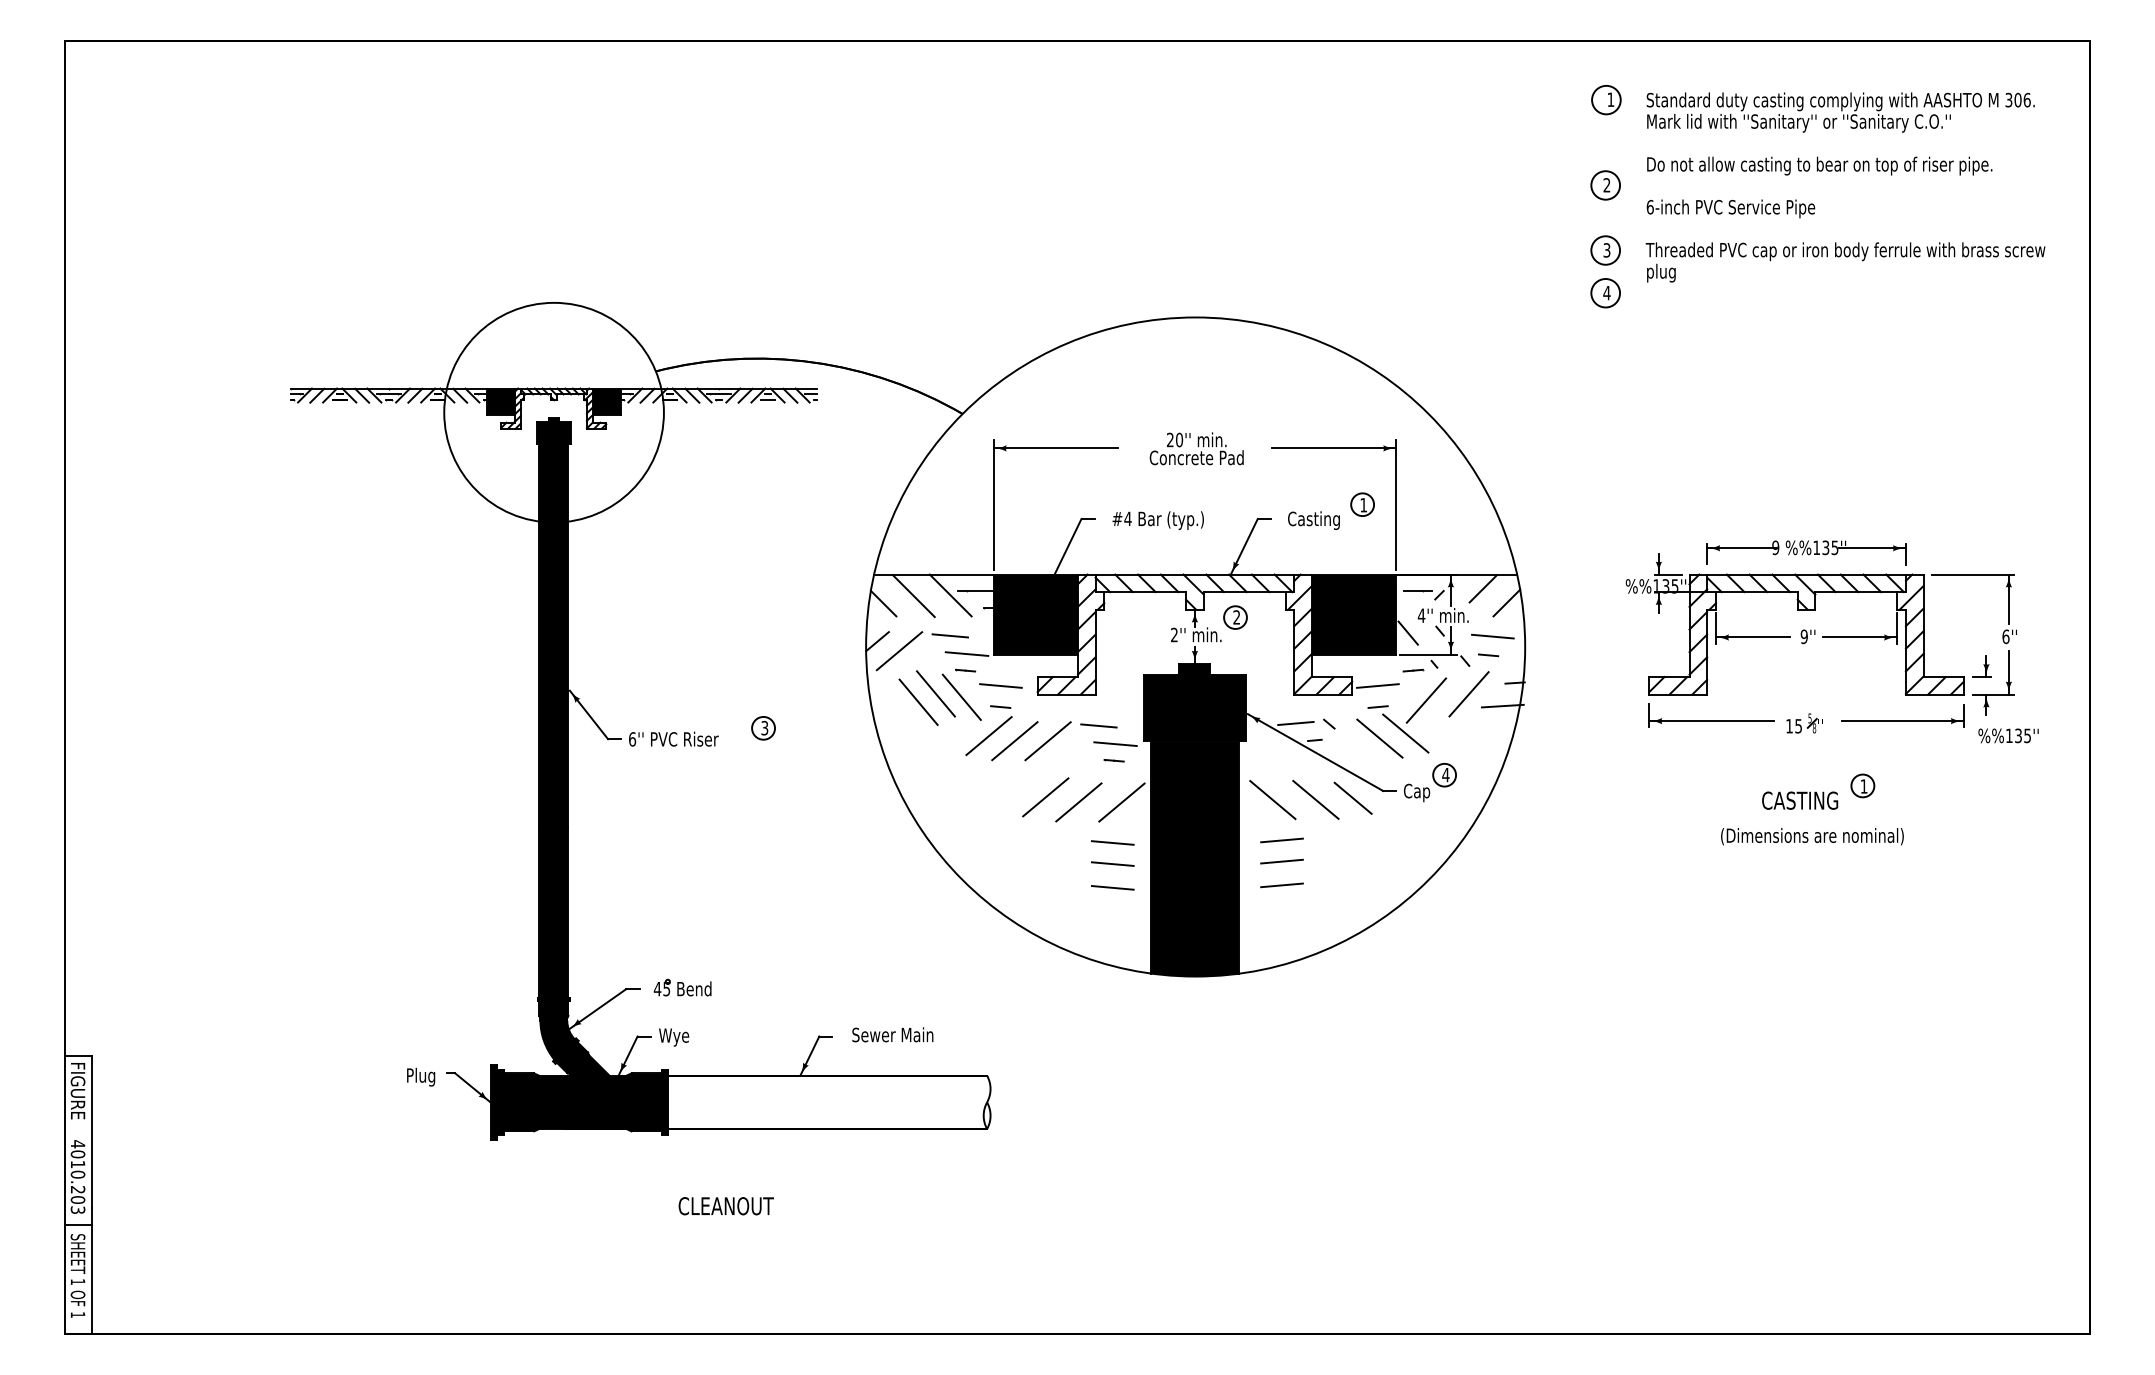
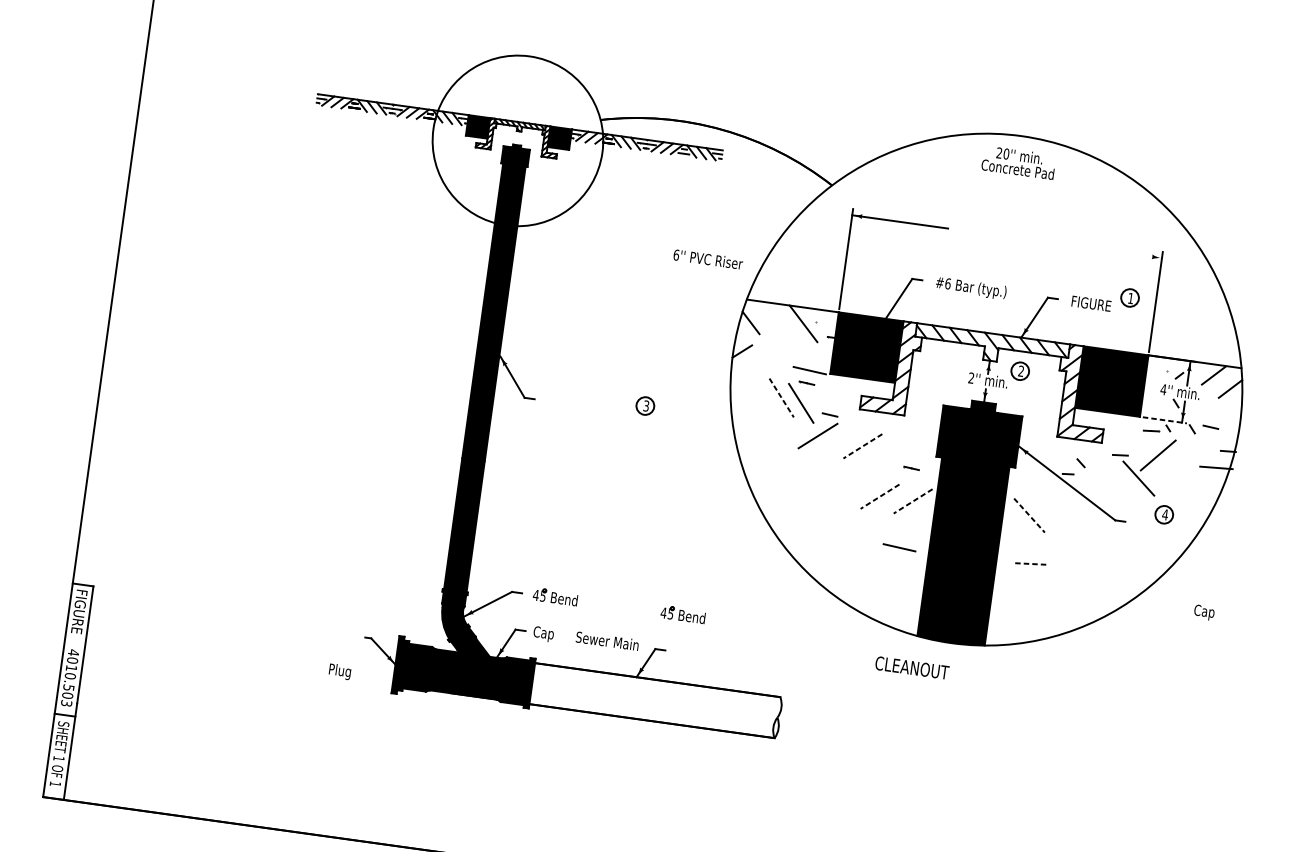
text: (1196, 448) -> (1018, 162), moved
line: (1333, 448) -> (1113, 251), removed
text: (1127, 518) -> (947, 283), #4 -> #6
text: (1313, 520) -> (1090, 304), Casting -> FIGURE
line: (975, 590) -> (823, 322), removed
line: (1417, 590) -> (1163, 369), removed
line: (913, 596) -> (774, 320), removed
line: (1407, 632) -> (1150, 401), removed
line: (950, 635) -> (799, 354), removed
line: (1492, 636) -> (1215, 413), removed
line: (899, 651) -> (758, 361), removed
line: (1428, 654) -> (1164, 420), solid -> dashed
line: (1000, 685) -> (832, 398), removed
line: (1377, 685) -> (1122, 438), removed
line: (935, 693) -> (781, 397), solid -> dashed
line: (1468, 694) -> (1191, 455), removed
line: (918, 701) -> (767, 401), removed
line: (1295, 723) -> (1055, 459), removed
line: (1098, 725) -> (903, 439), removed
text: (673, 738) -> (708, 258), moved
line: (1379, 738) -> (1118, 479), removed
line: (1014, 741) -> (837, 442), removed
line: (1048, 741) -> (863, 446), solid -> dashed
line: (1115, 744) -> (914, 456), removed
text: (1417, 792) -> (1204, 612), moved
line: (1045, 797) -> (854, 489), removed
line: (1352, 797) -> (1091, 522), removed
line: (1315, 799) -> (1062, 519), removed
line: (1272, 800) -> (1029, 515), solid -> dashed
line: (1078, 802) -> (879, 496), solid -> dashed
line: (1121, 802) -> (912, 501), solid -> dashed
line: (1281, 840) -> (1031, 547), removed
line: (1112, 842) -> (901, 531), removed
line: (1282, 861) -> (1030, 563), solid -> dashed
line: (1281, 885) -> (1027, 582), removed
line: (1112, 887) -> (896, 565), removed
part: (848, 987) -> (683, 614), added
text: (892, 1034) -> (607, 640), moved
text: (674, 1037) -> (543, 634), Wye -> Cap
text: (421, 1076) -> (340, 671), moved
text: (77, 1189) -> (68, 687), 4010.203 -> 4010.503
text: (725, 1206) -> (911, 668), moved

